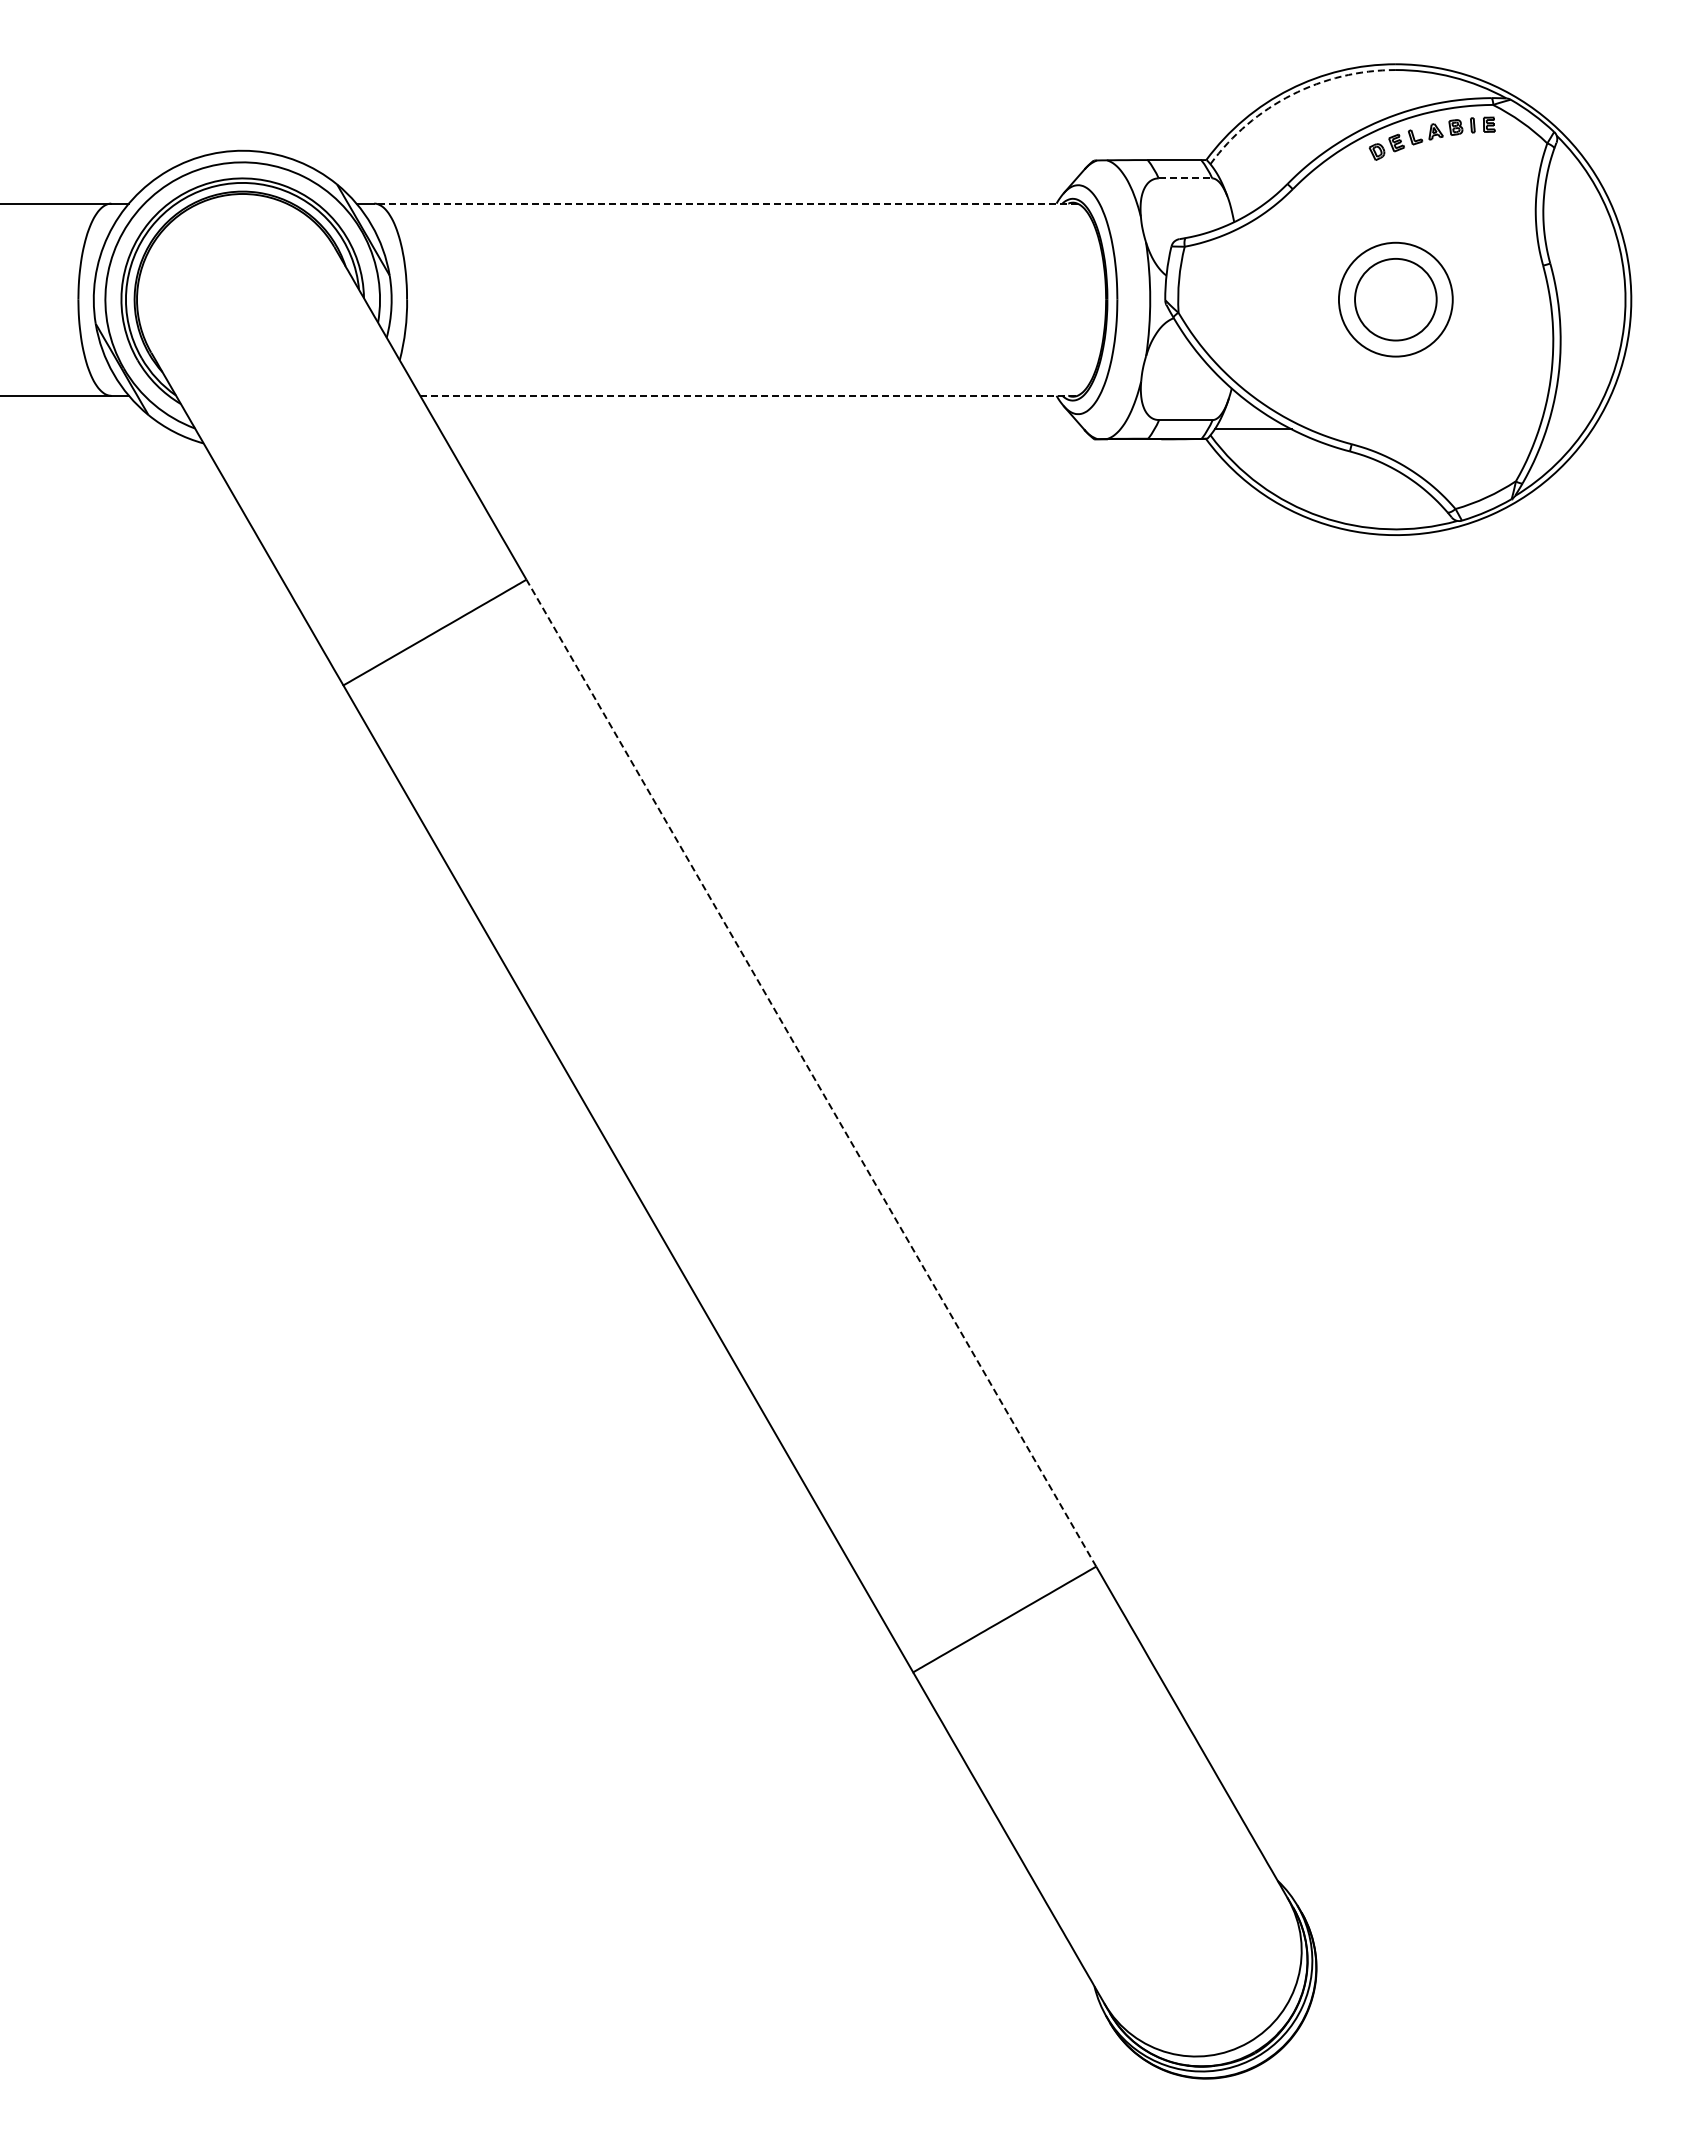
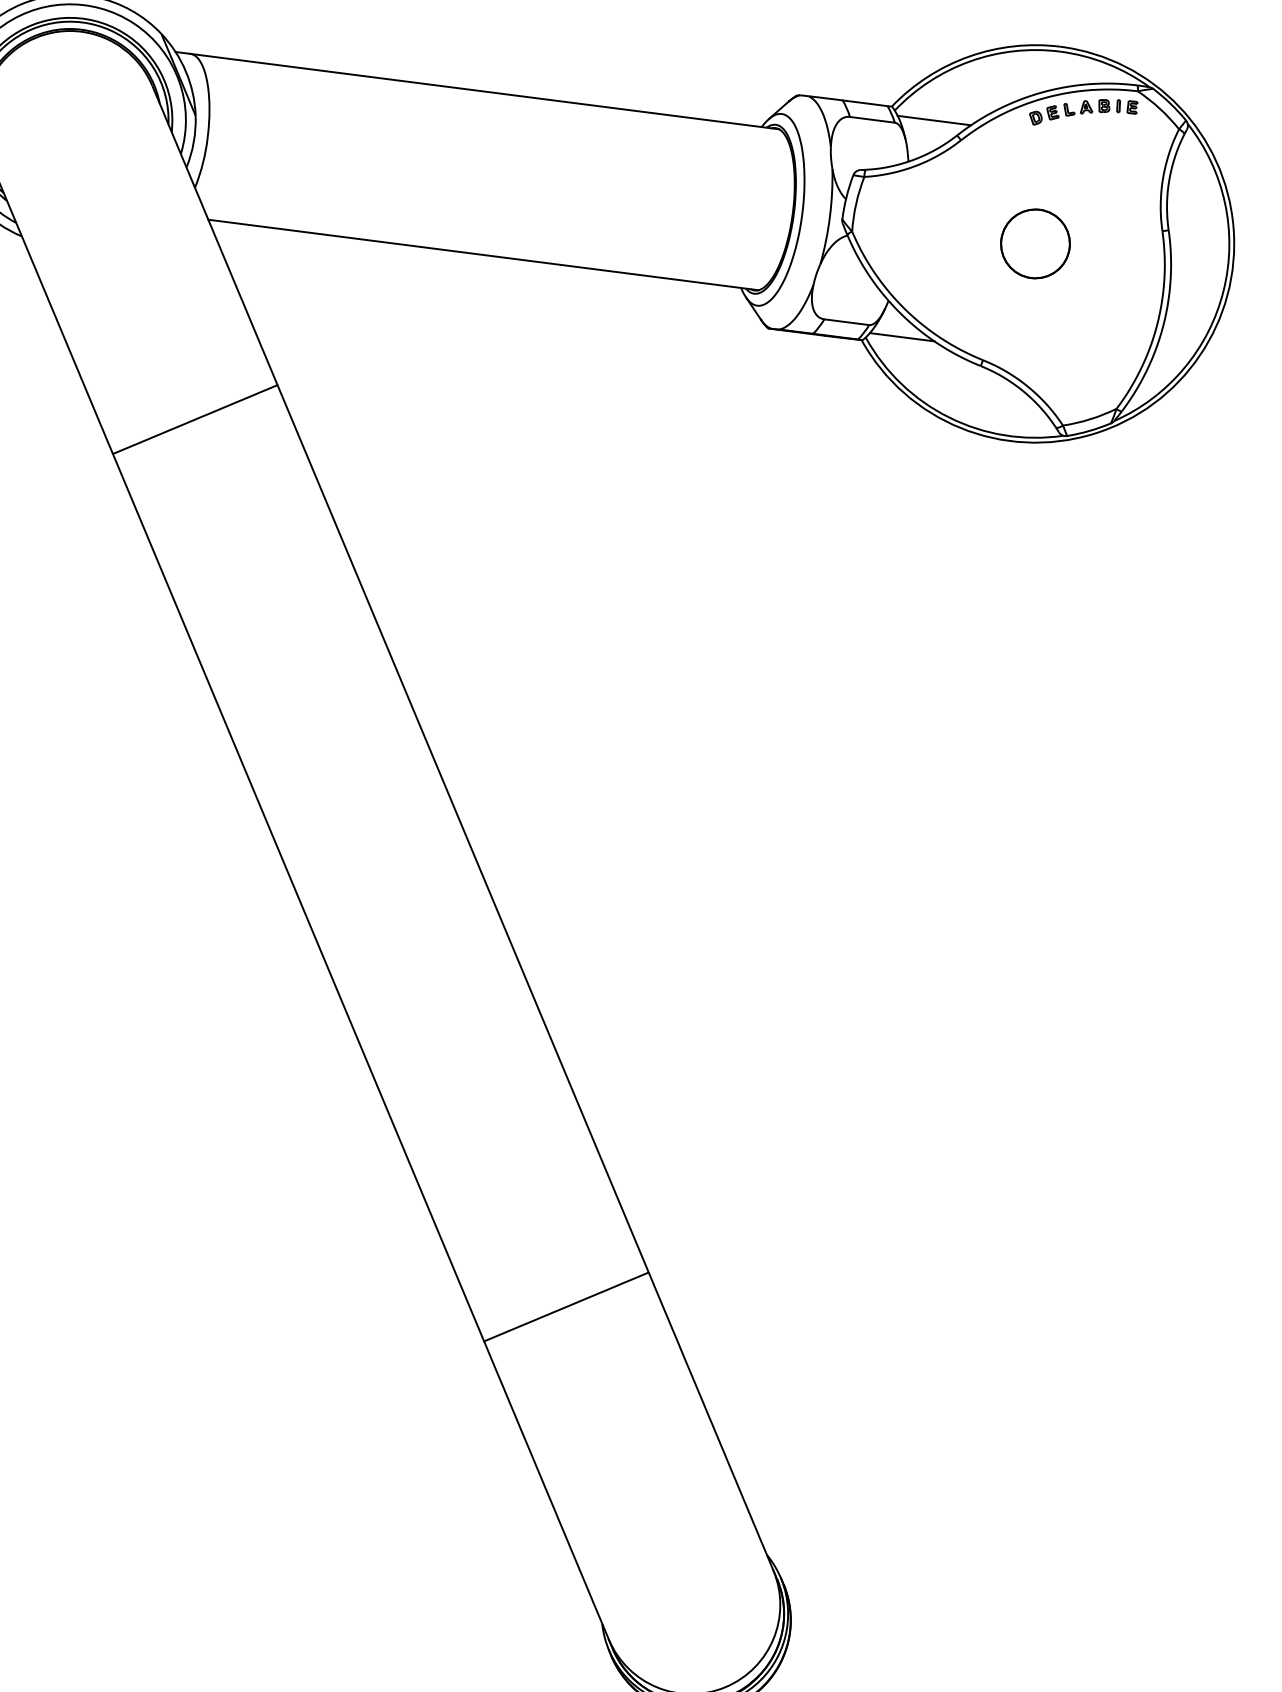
arc: (1291, 94) -> (970, 60), dashed -> solid
line: (1258, 169) -> (934, 120), added
line: (1185, 178) -> (872, 119), dashed -> solid
line: (725, 203) -> (484, 91), dashed -> solid
circle: (1395, 299) -> (1035, 243), size x0.71
line: (748, 395) -> (483, 254), dashed -> solid
line: (811, 1073) -> (463, 829), dashed -> solid

